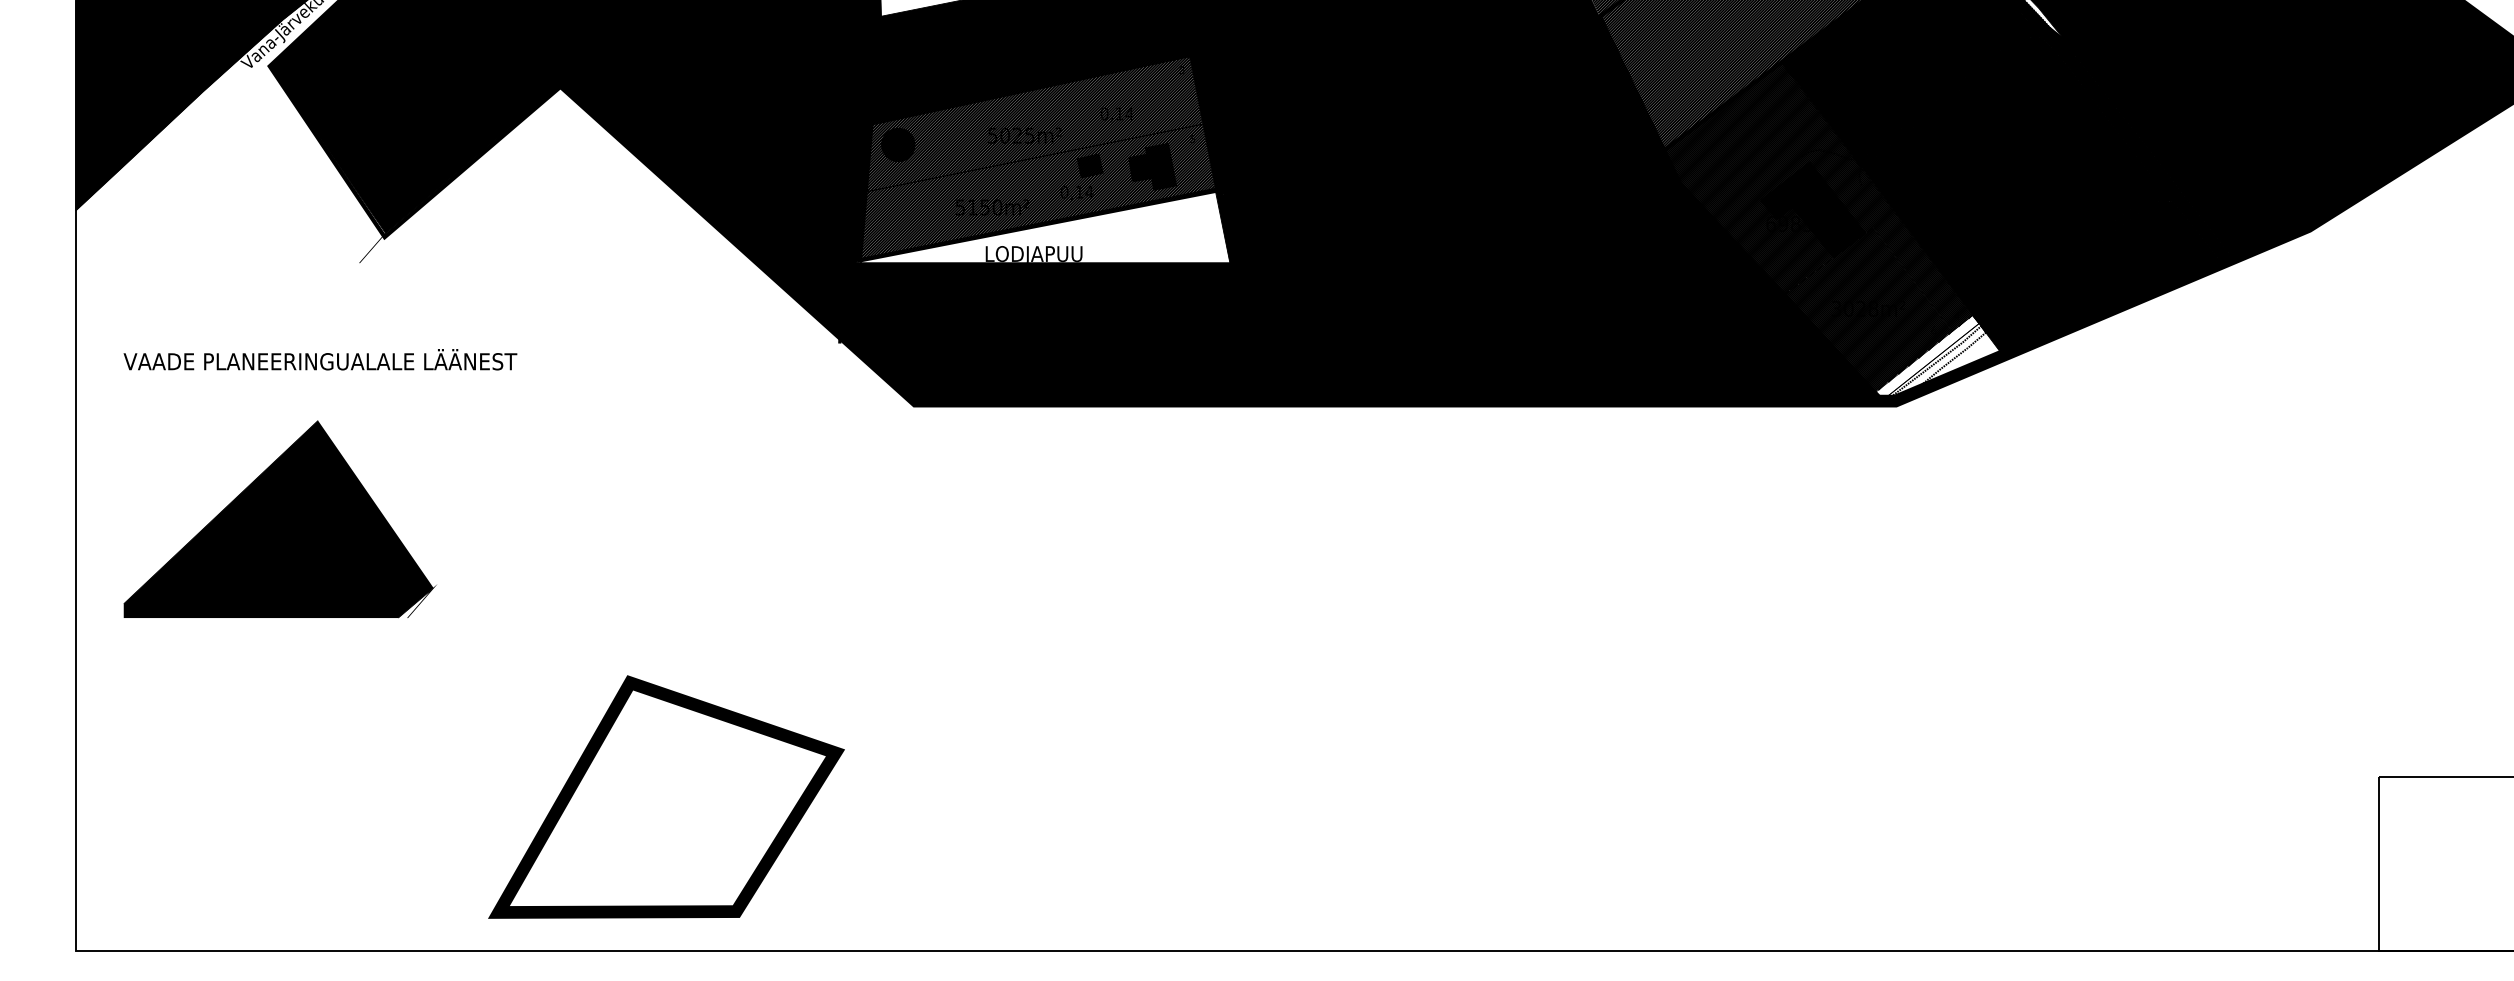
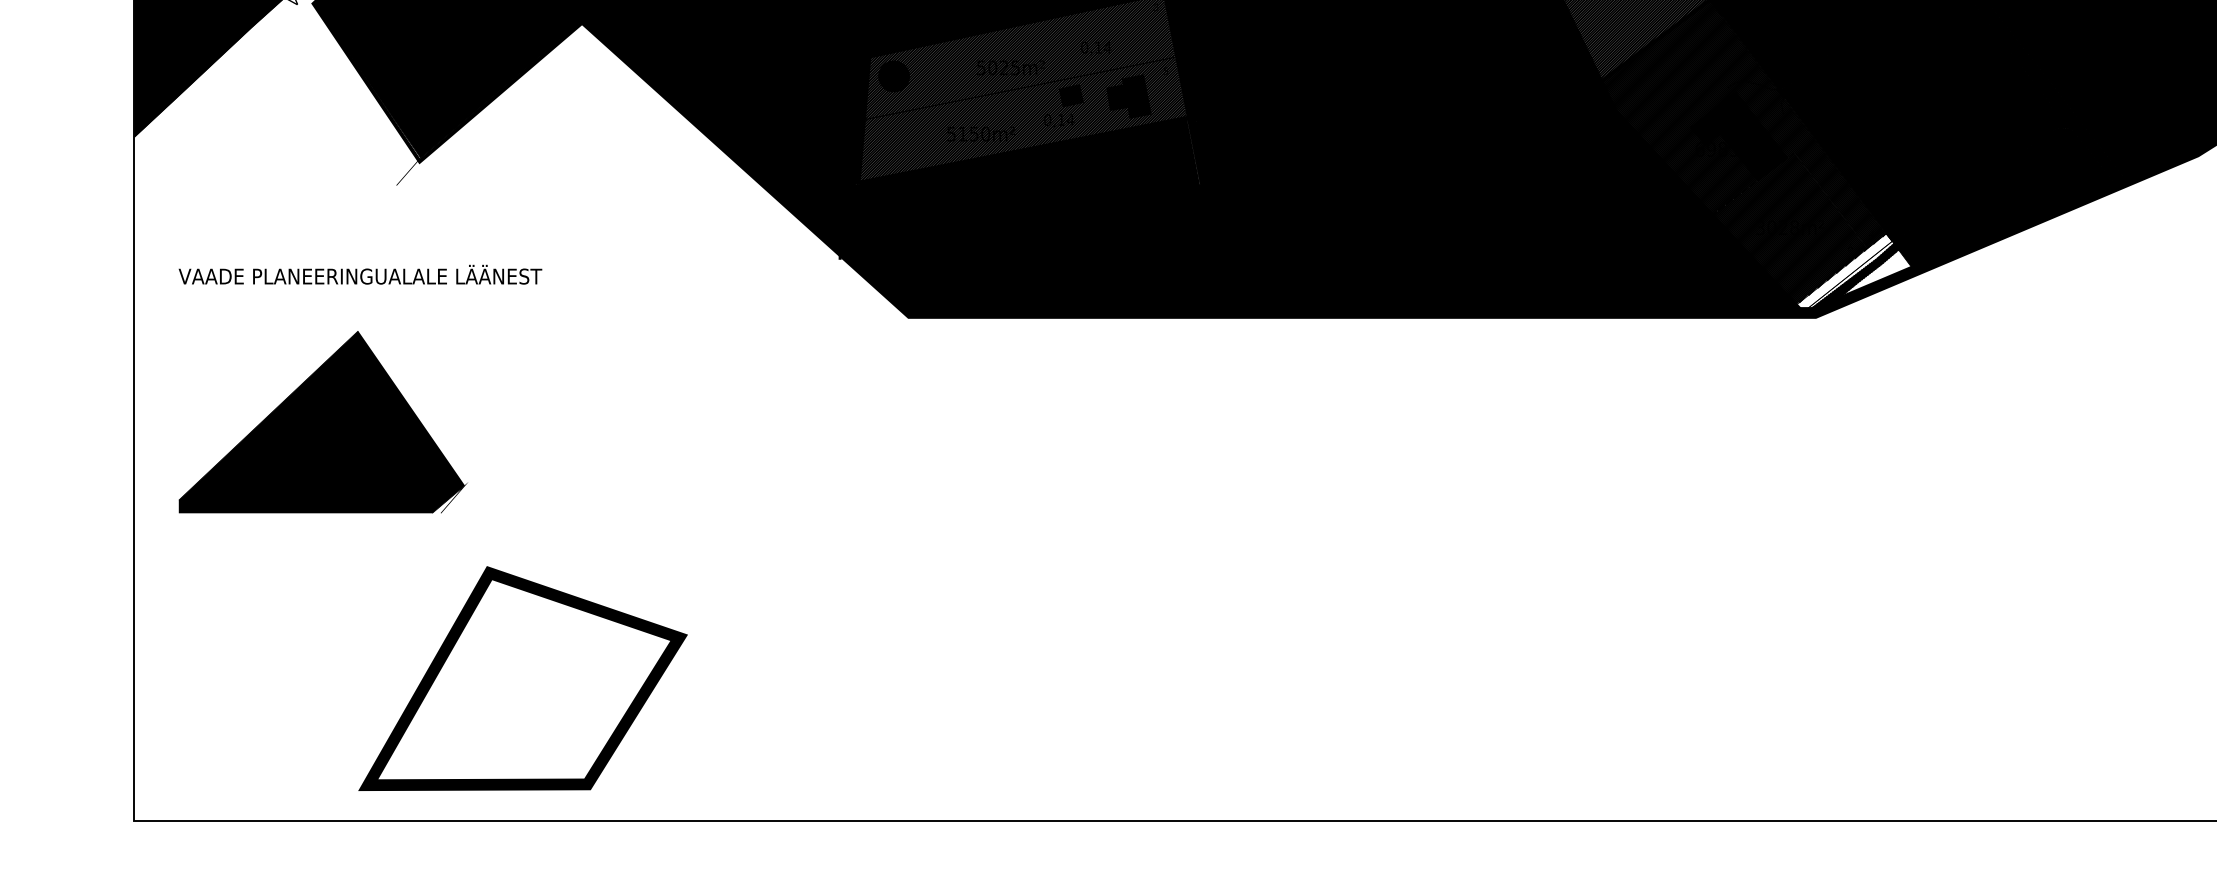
fill: (1044, 225) -> (1029, 150), added
hatch: (1935, 363) -> (1851, 278), added
part: (666, 796) -> (523, 678), moved

